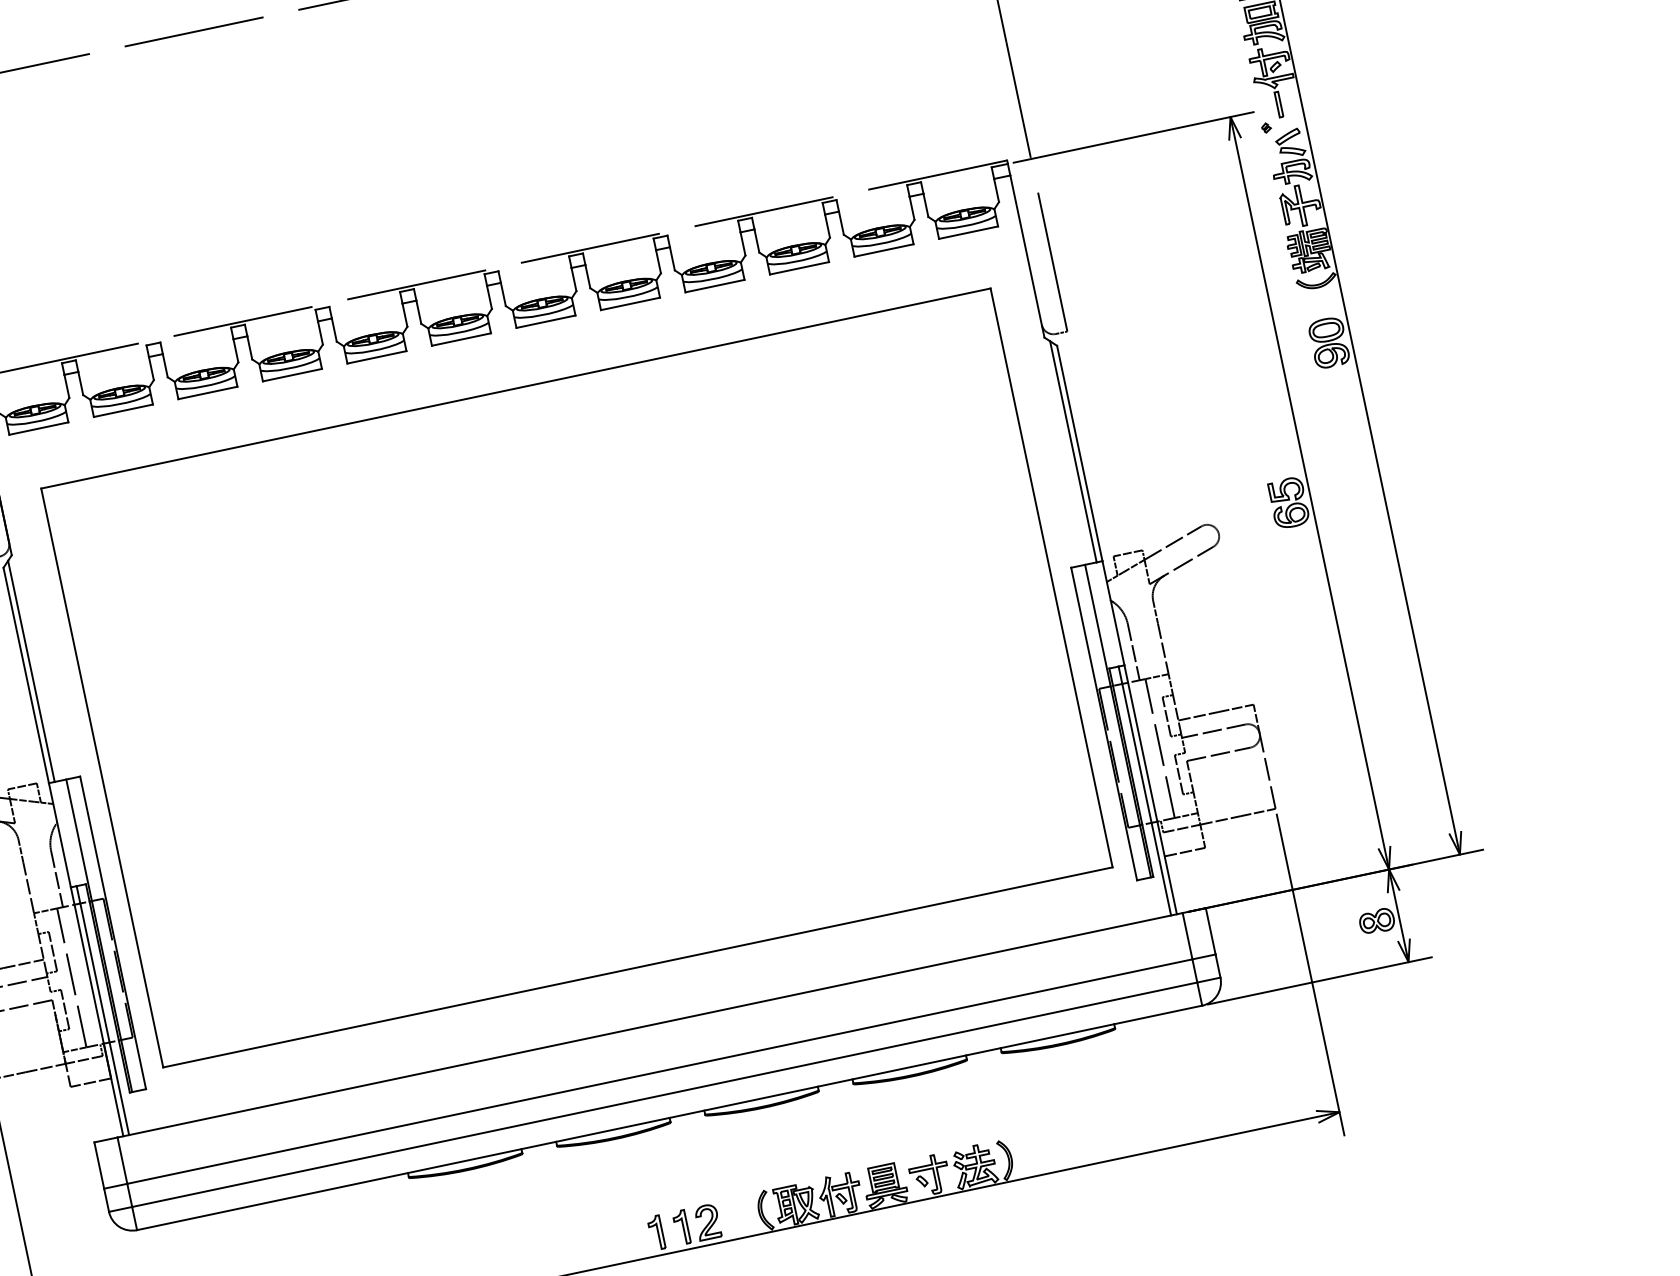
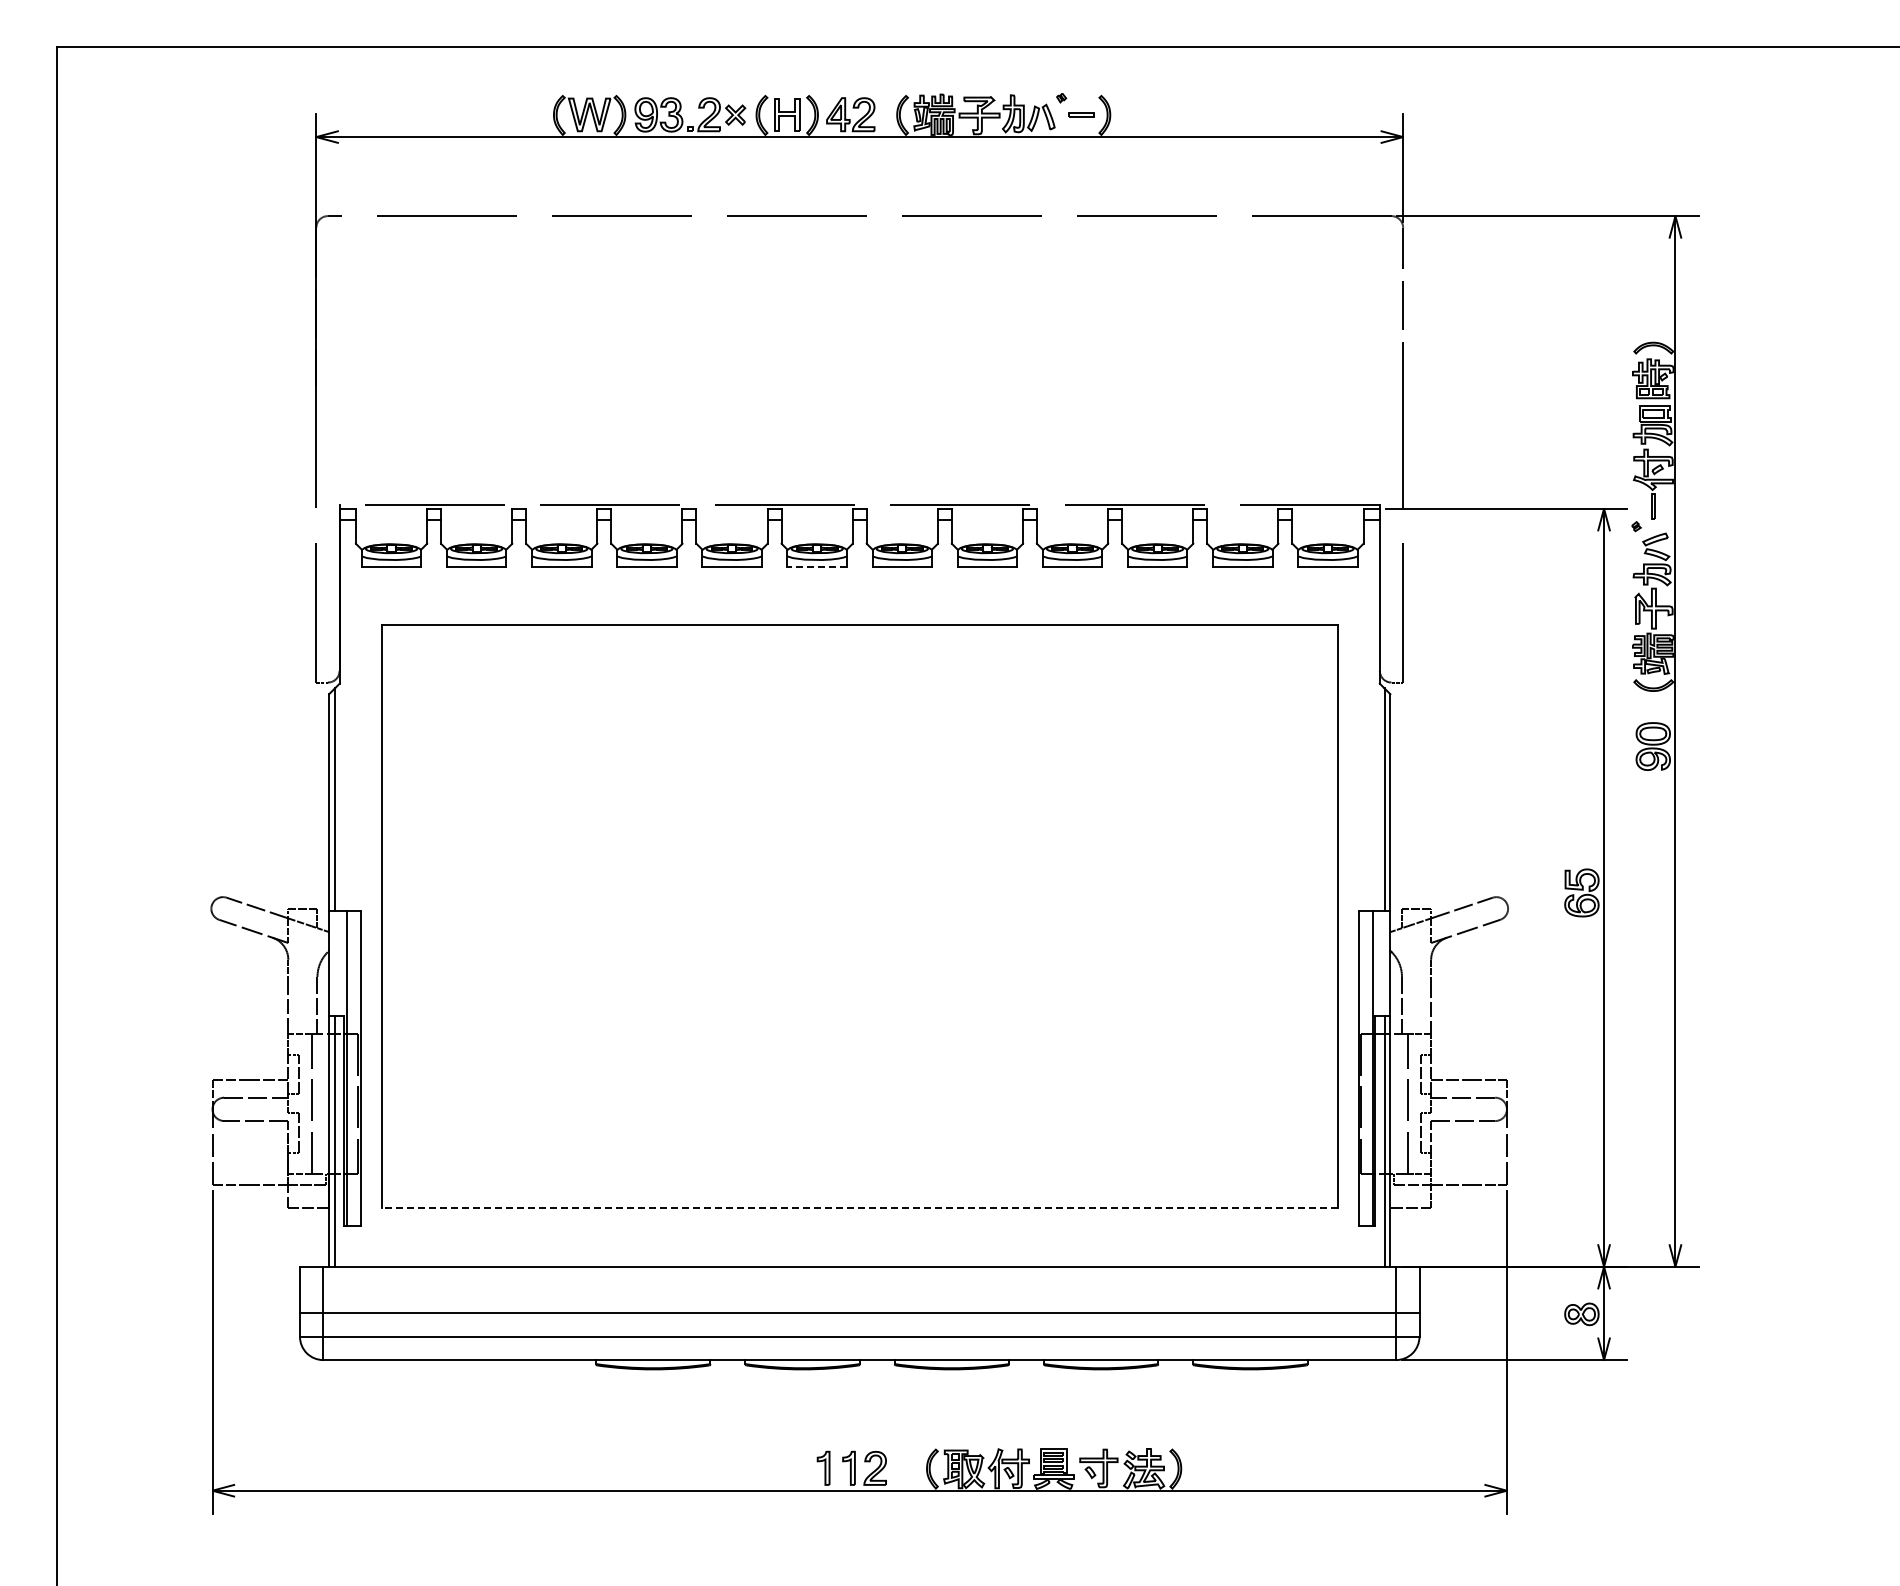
line: (461, 339) -> (817, 567), solid -> dashed
line: (637, 967) -> (859, 1208), solid -> dashed

